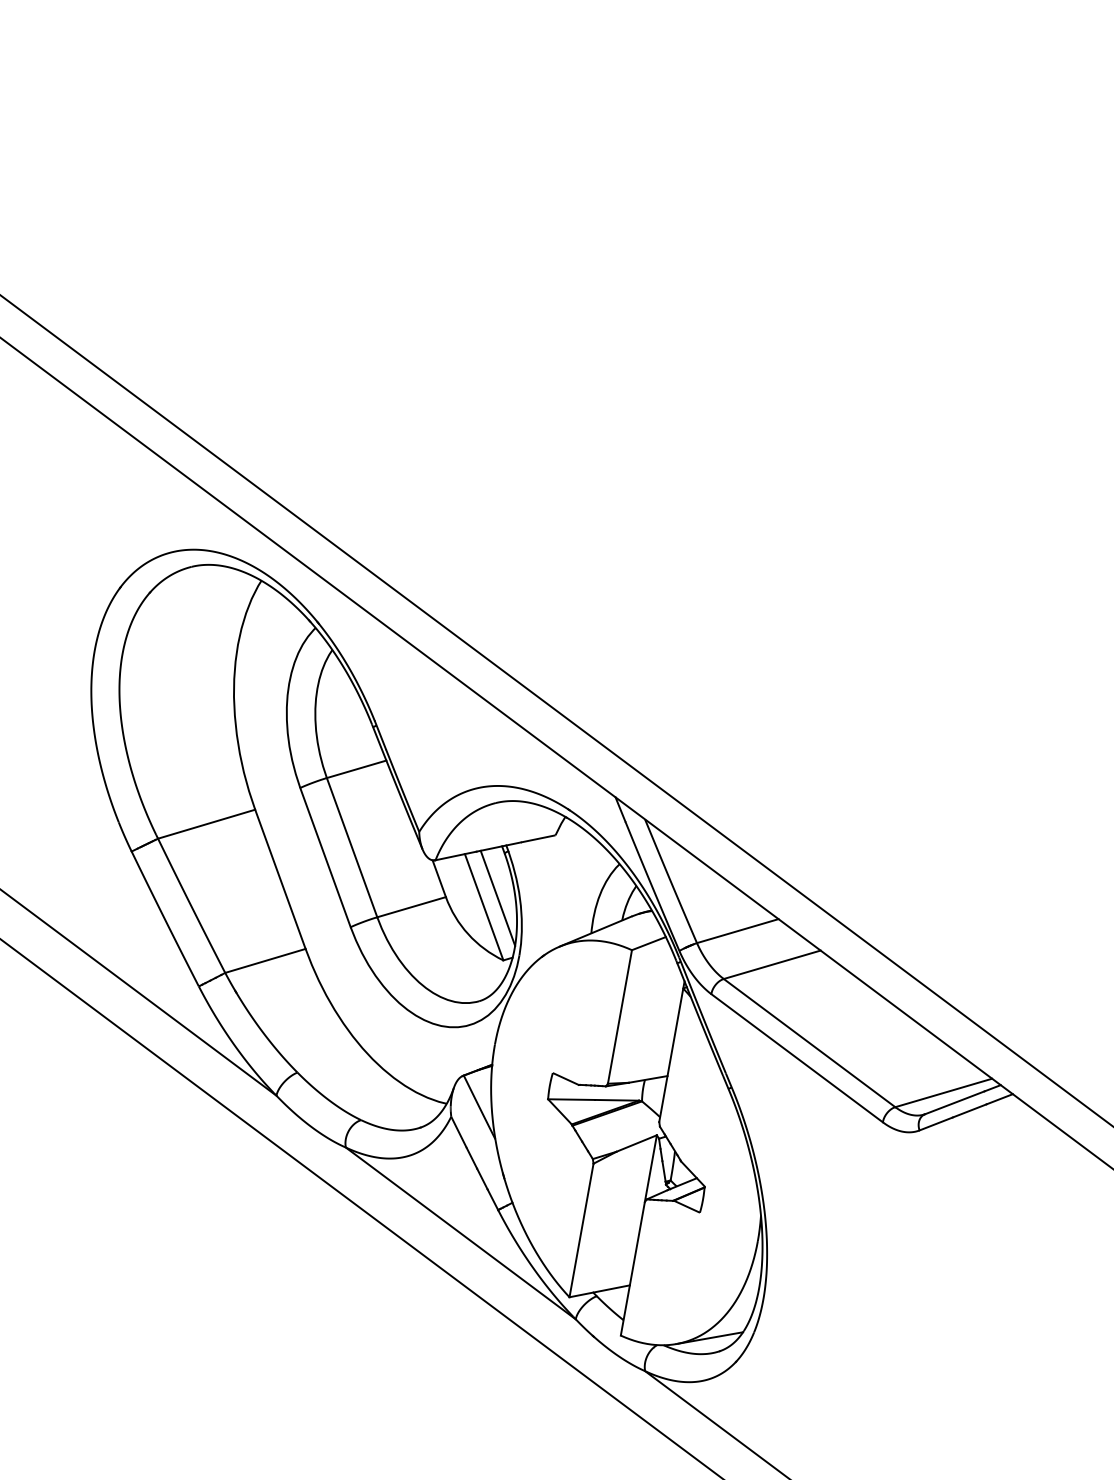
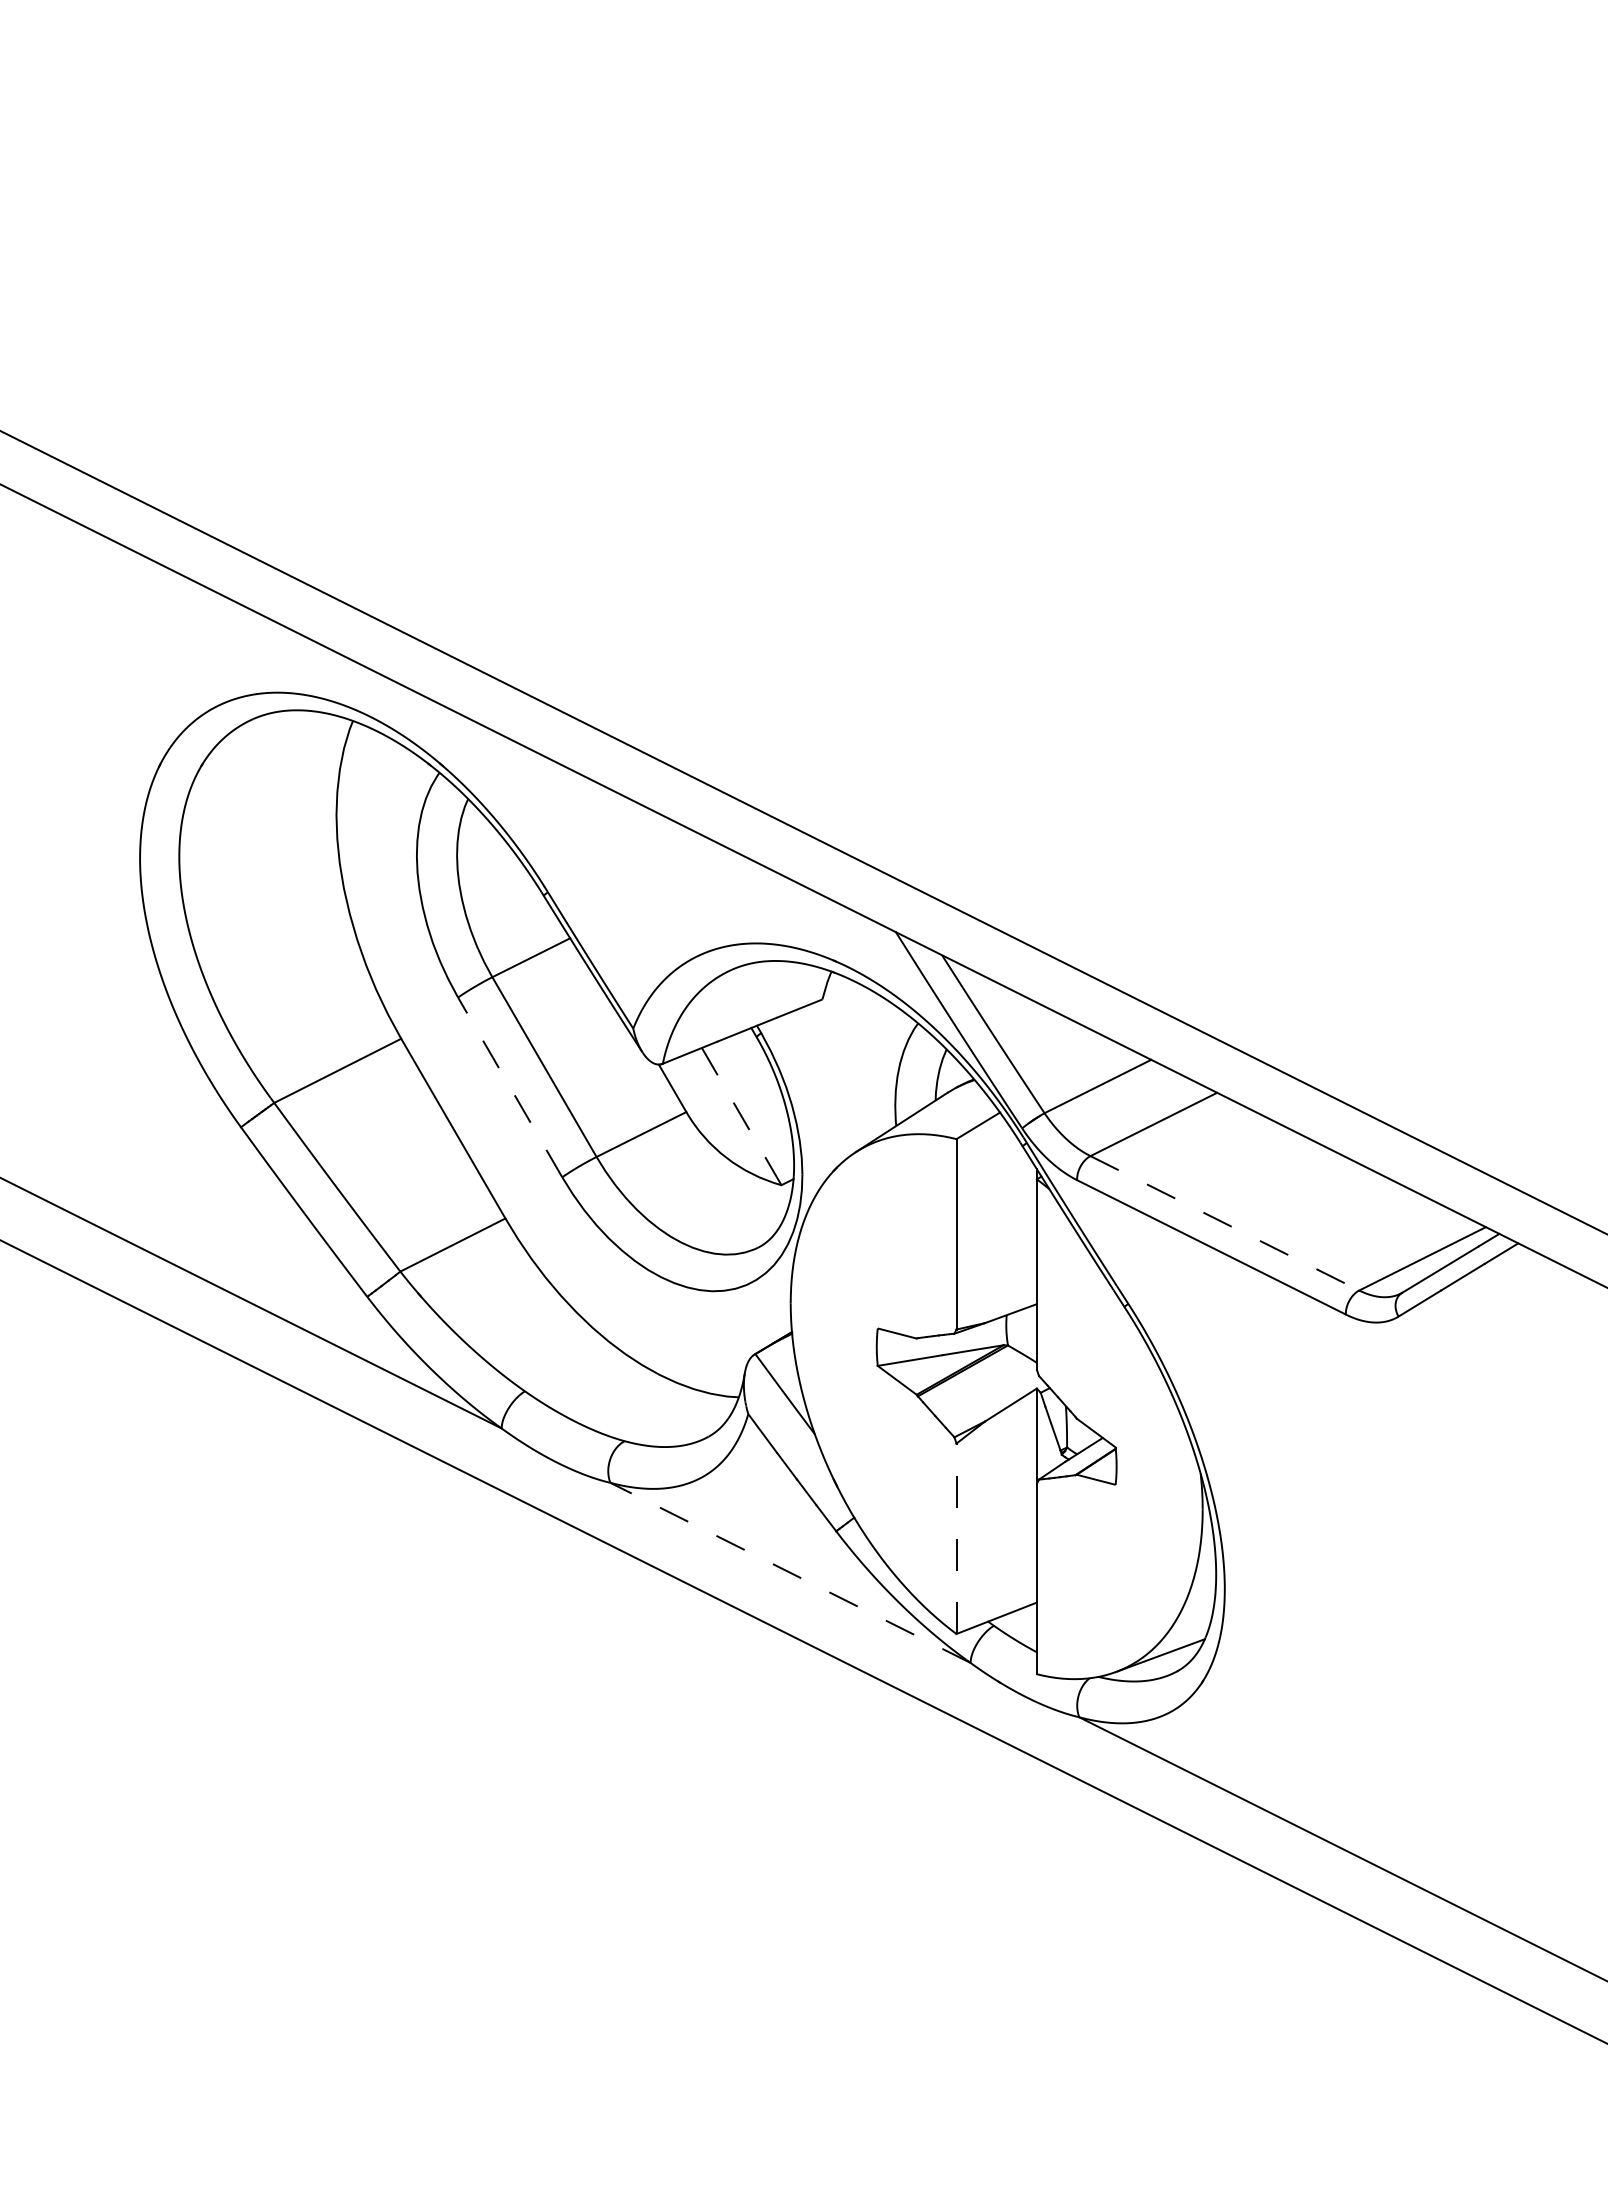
line: (325, 857) -> (510, 1087), solid -> dashed
line: (497, 898) -> (758, 1100), removed
line: (483, 907) -> (741, 1117), solid -> dashed
line: (809, 1043) -> (1225, 1223), solid -> dashed
line: (581, 1230) -> (956, 1538), solid -> dashed
line: (460, 1233) -> (790, 1572), solid -> dashed

